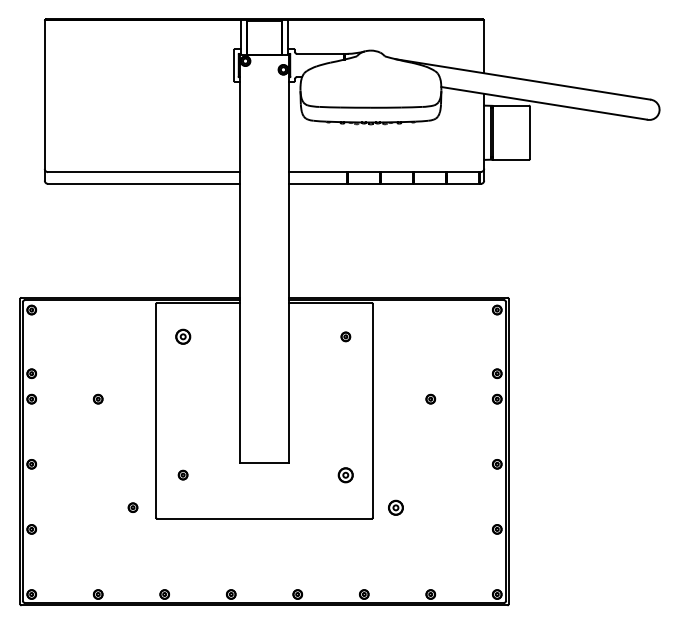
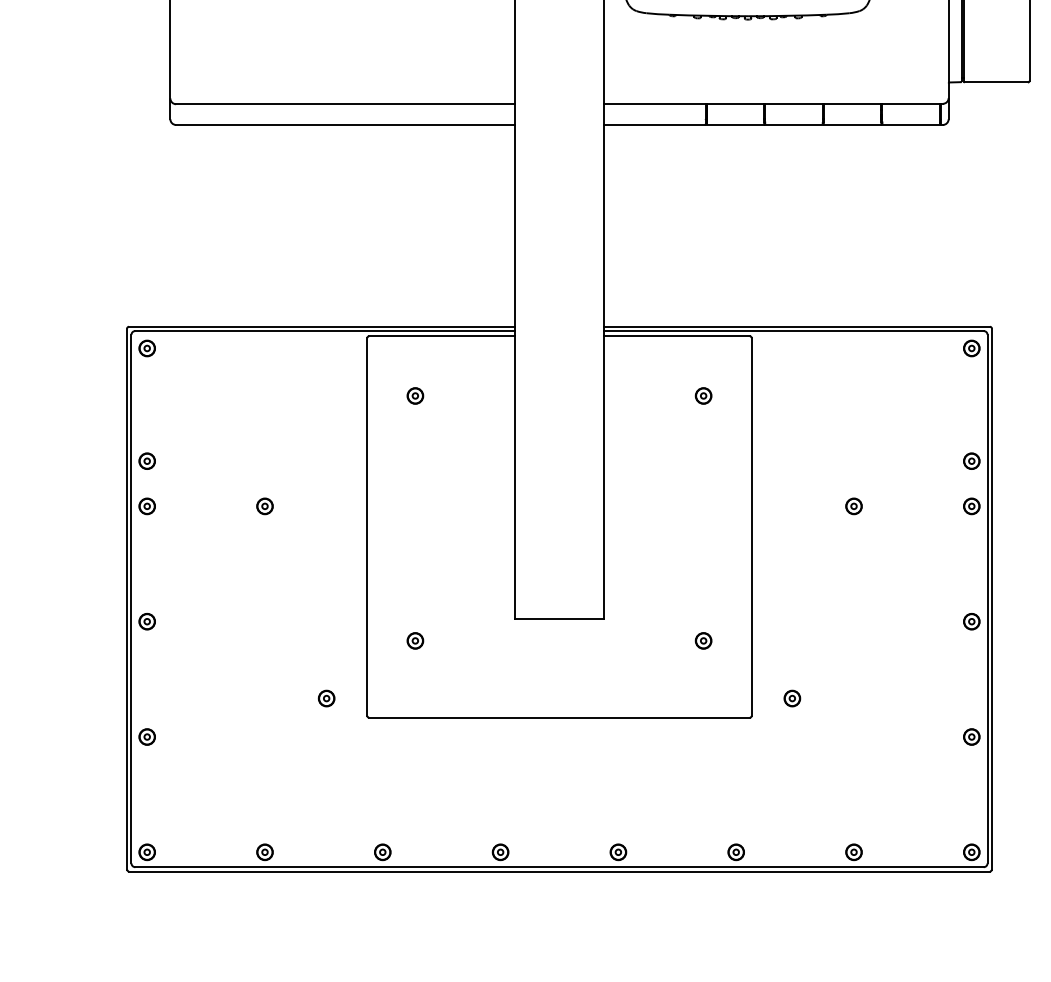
part: (182, 336) -> (414, 395), size x0.62
part: (345, 474) -> (702, 639), size x0.62
part: (395, 507) -> (791, 698), size x0.62

